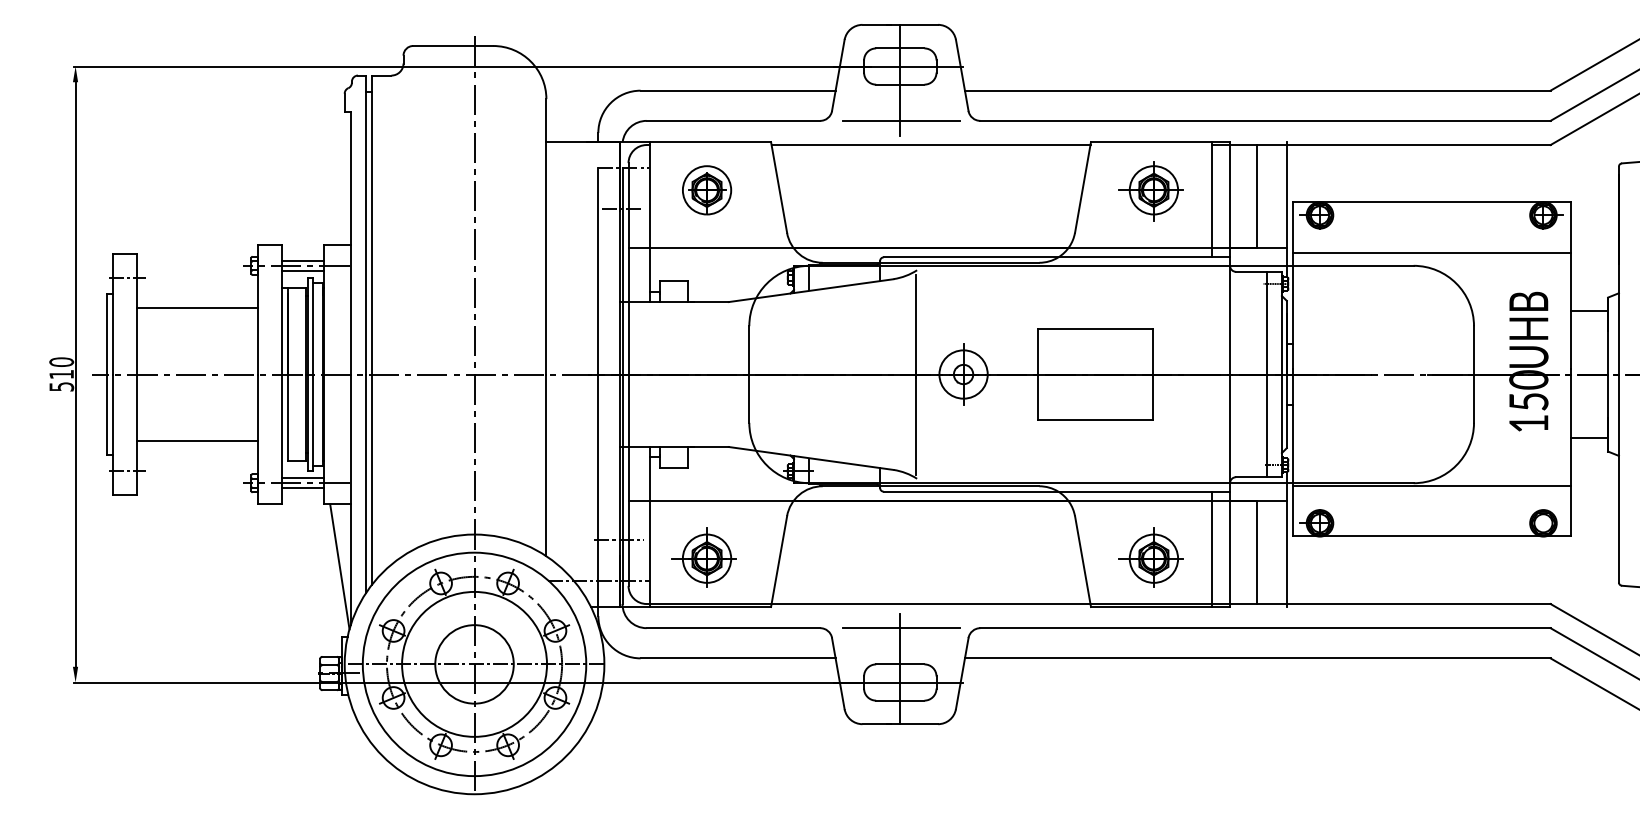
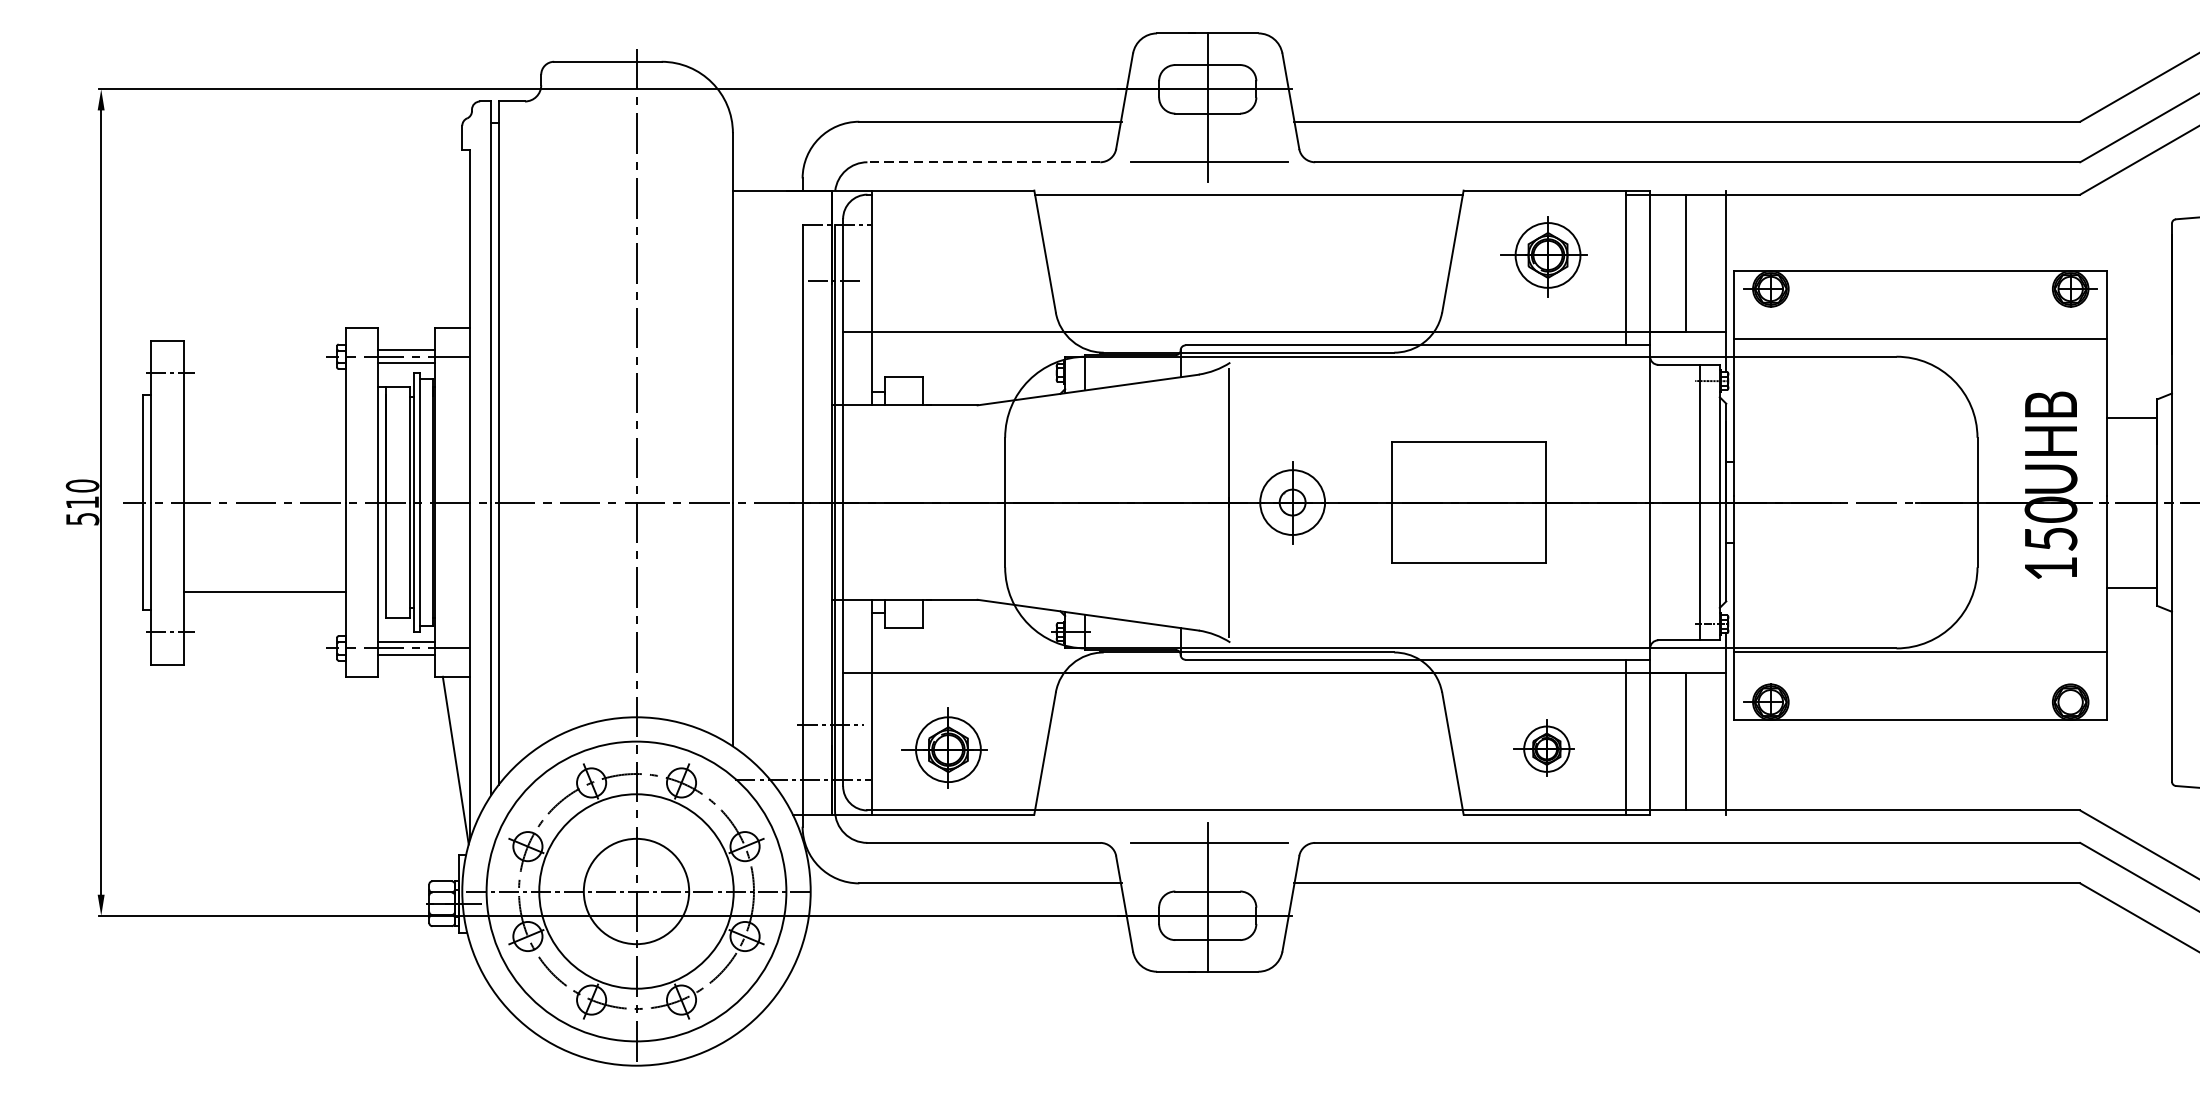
line: (733, 120) -> (983, 161), solid -> dashed
part: (707, 190) -> (949, 255), removed
line: (196, 308) -> (263, 413), removed
part: (1150, 557) -> (1543, 748), size x0.7

